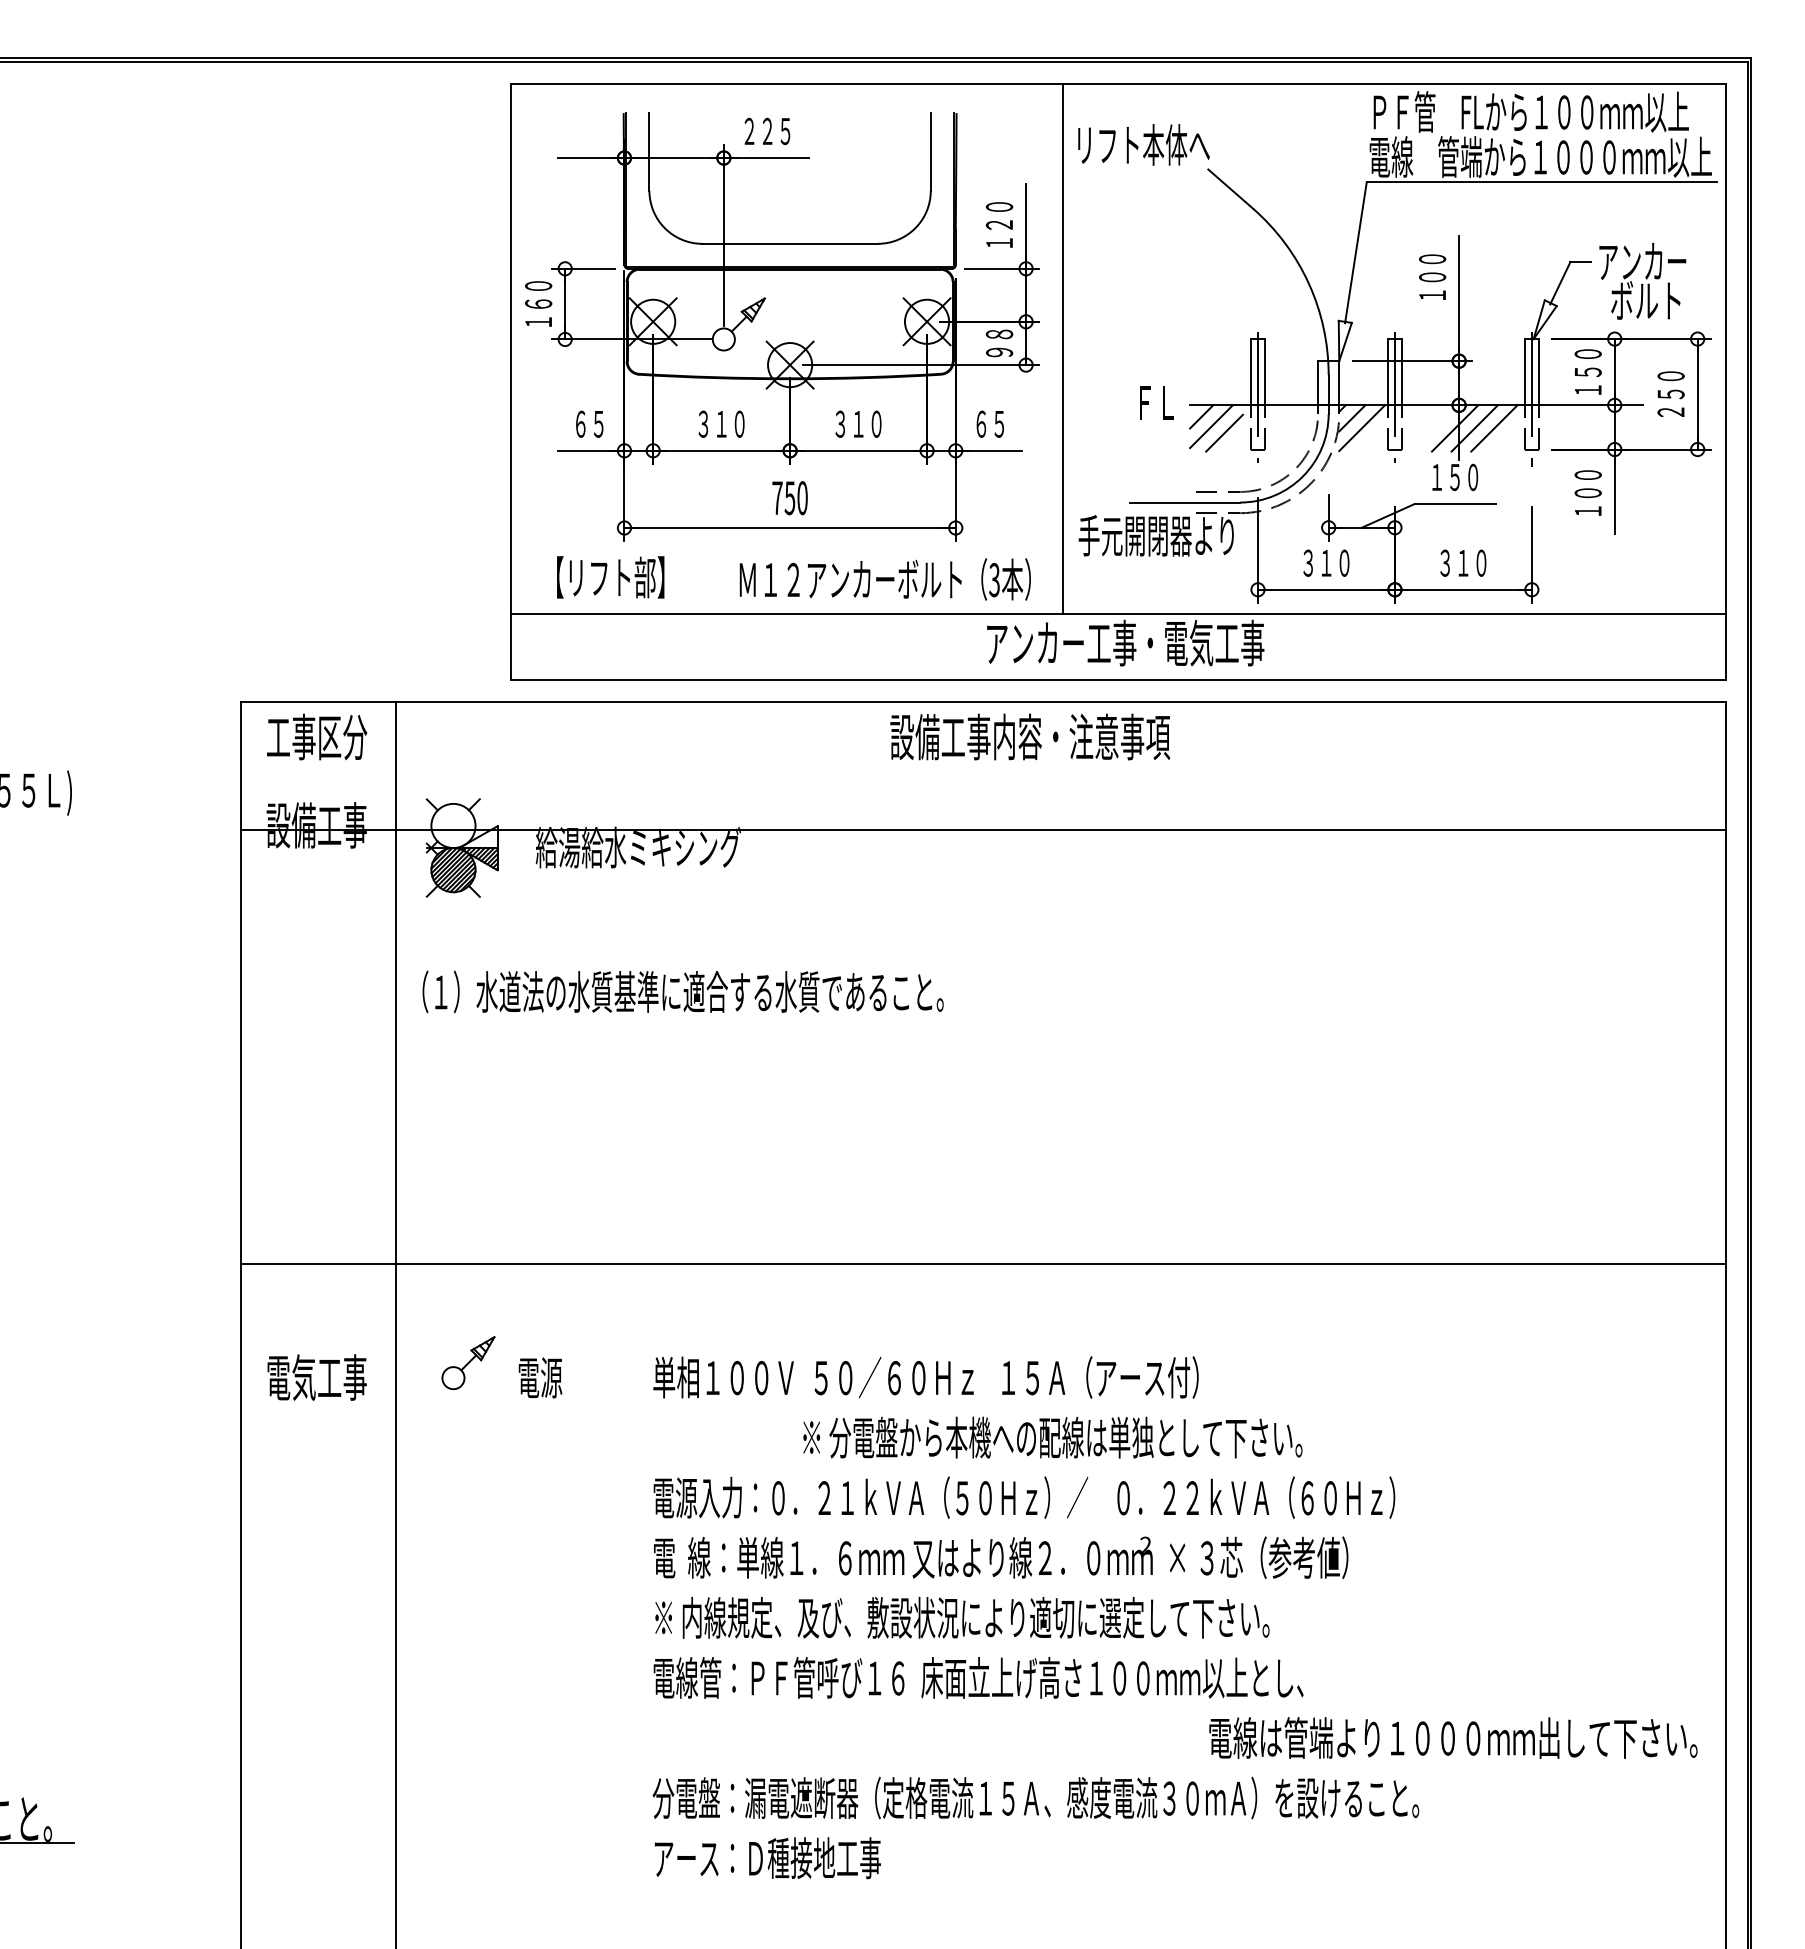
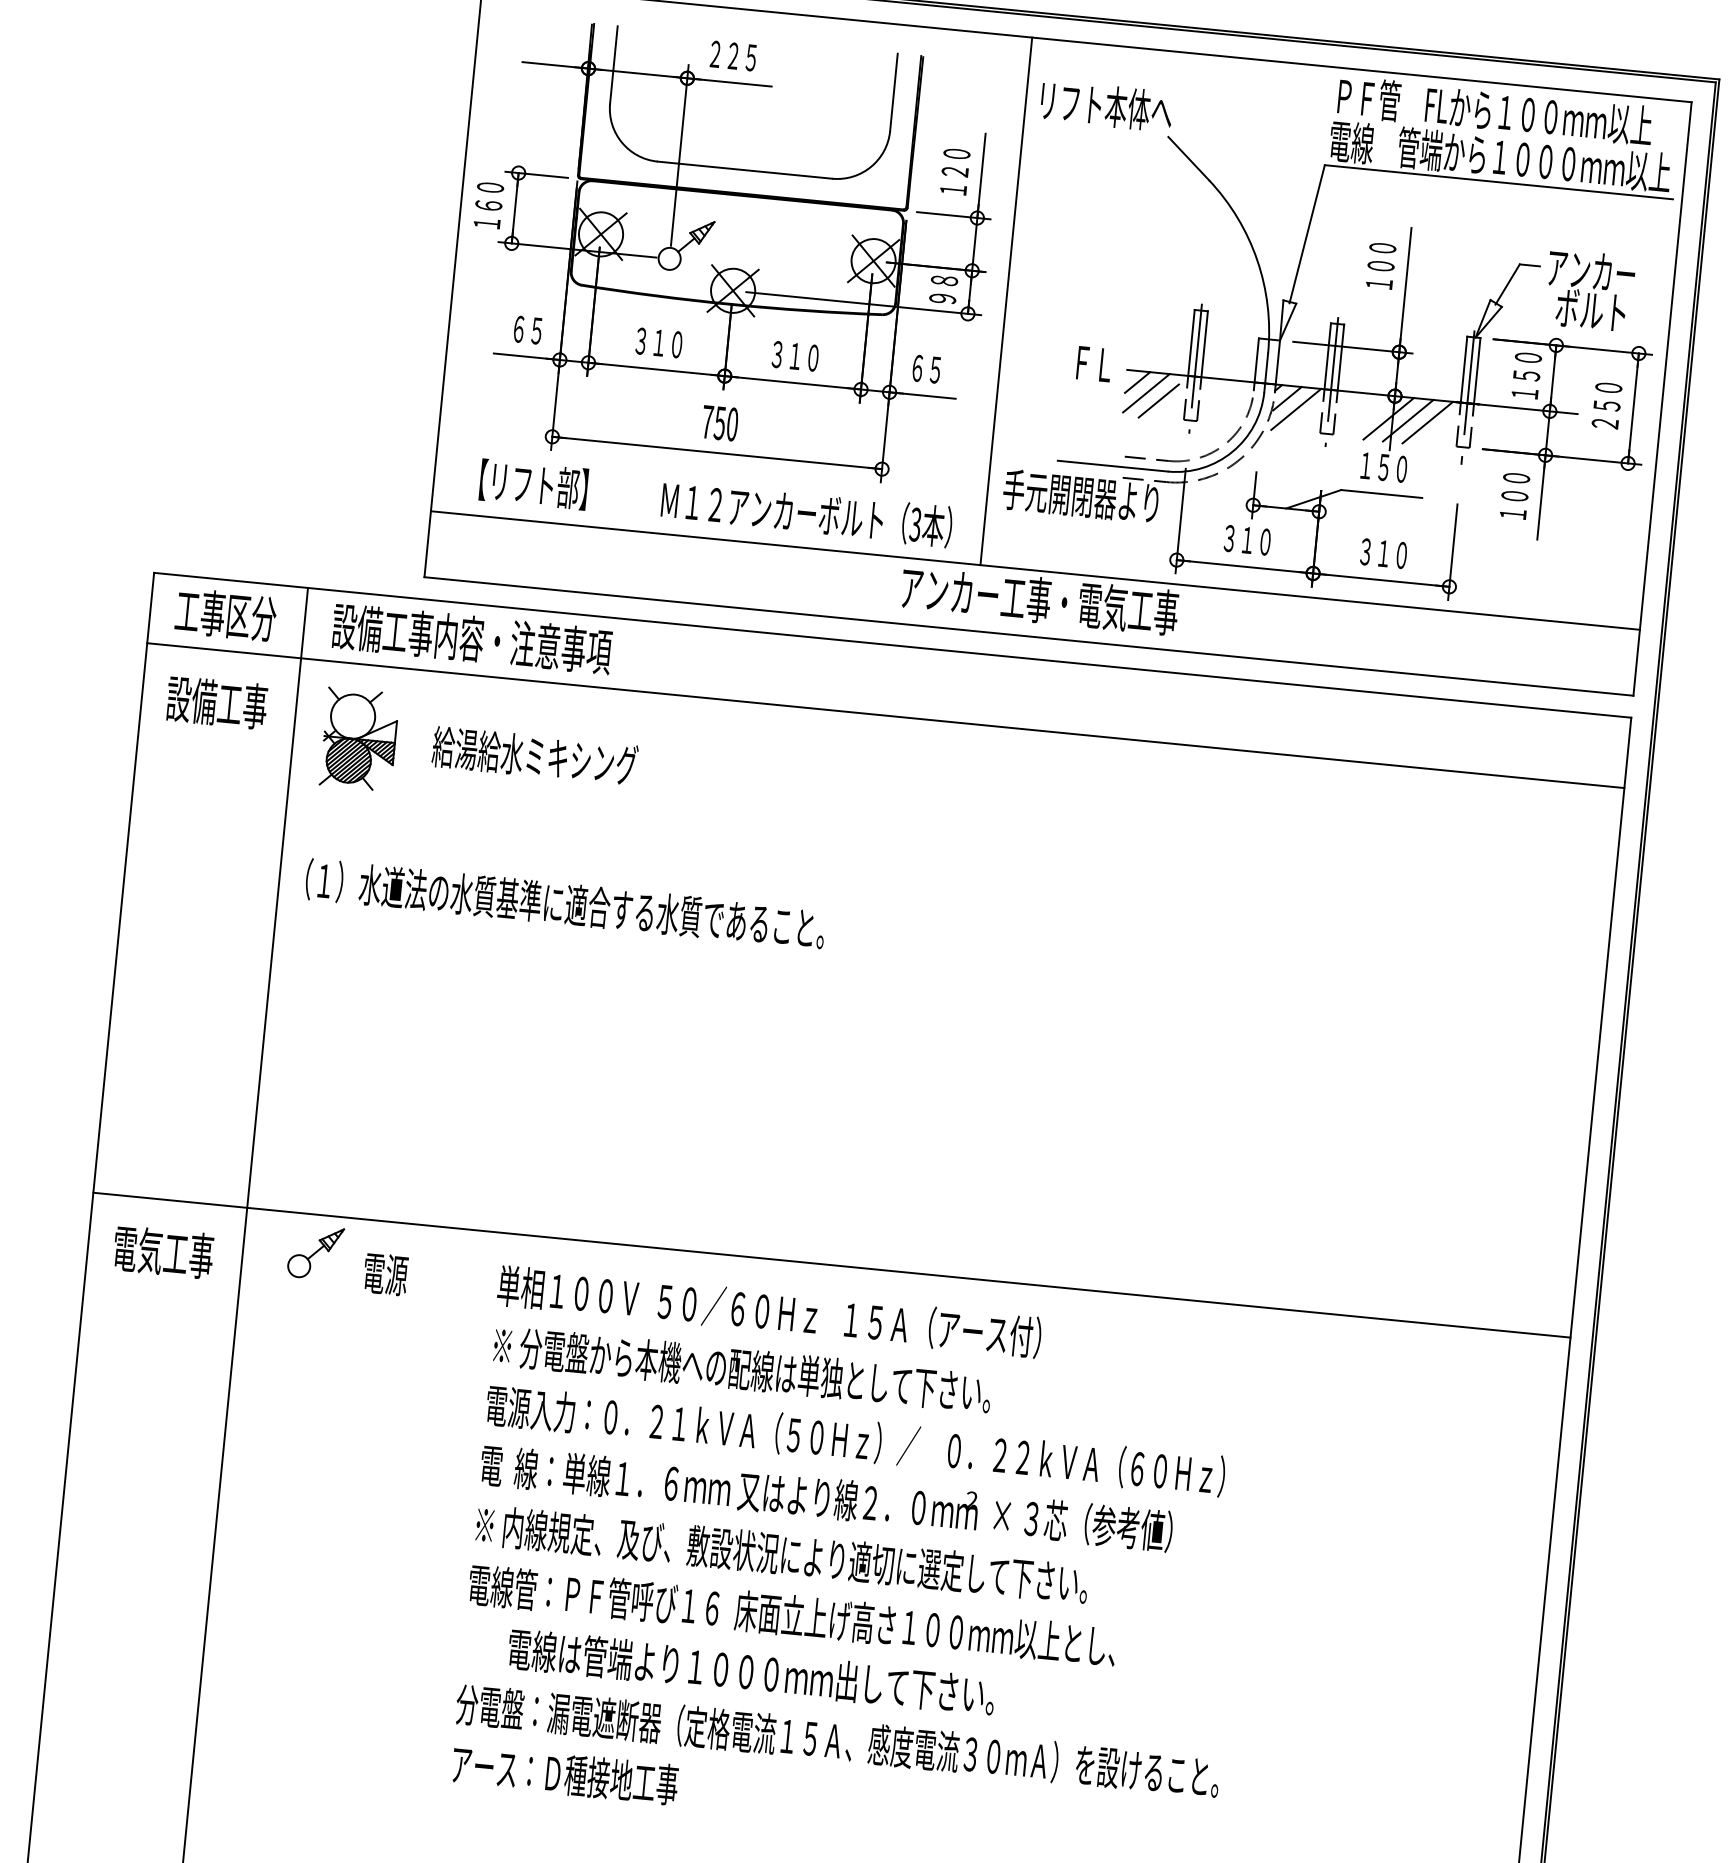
text: (1030, 736) -> (472, 638), moved
line: (983, 829) -> (885, 715), moved
line: (983, 1264) -> (831, 1265), moved
text: (1052, 1437) -> (742, 1369), moved
text: (1453, 1737) -> (751, 1671), moved

